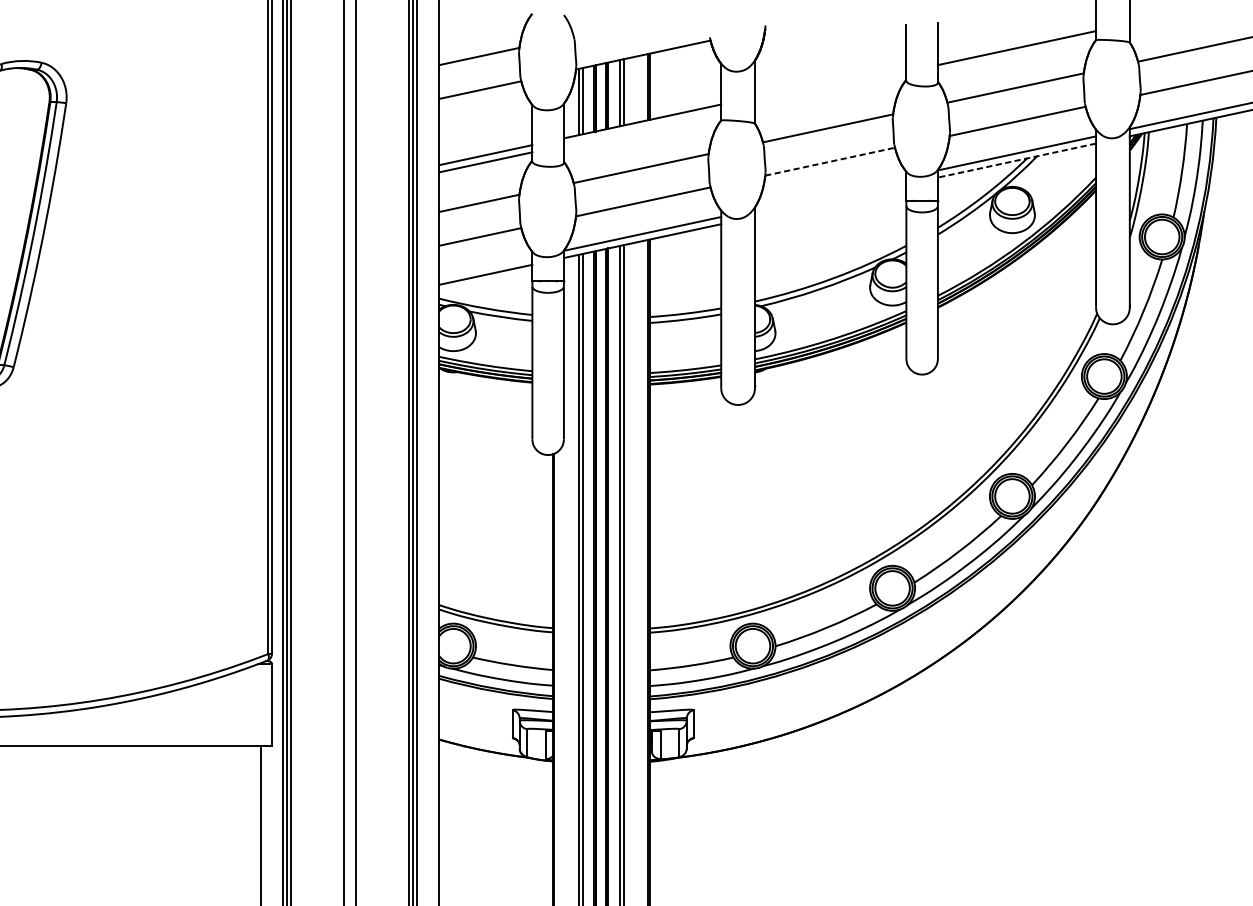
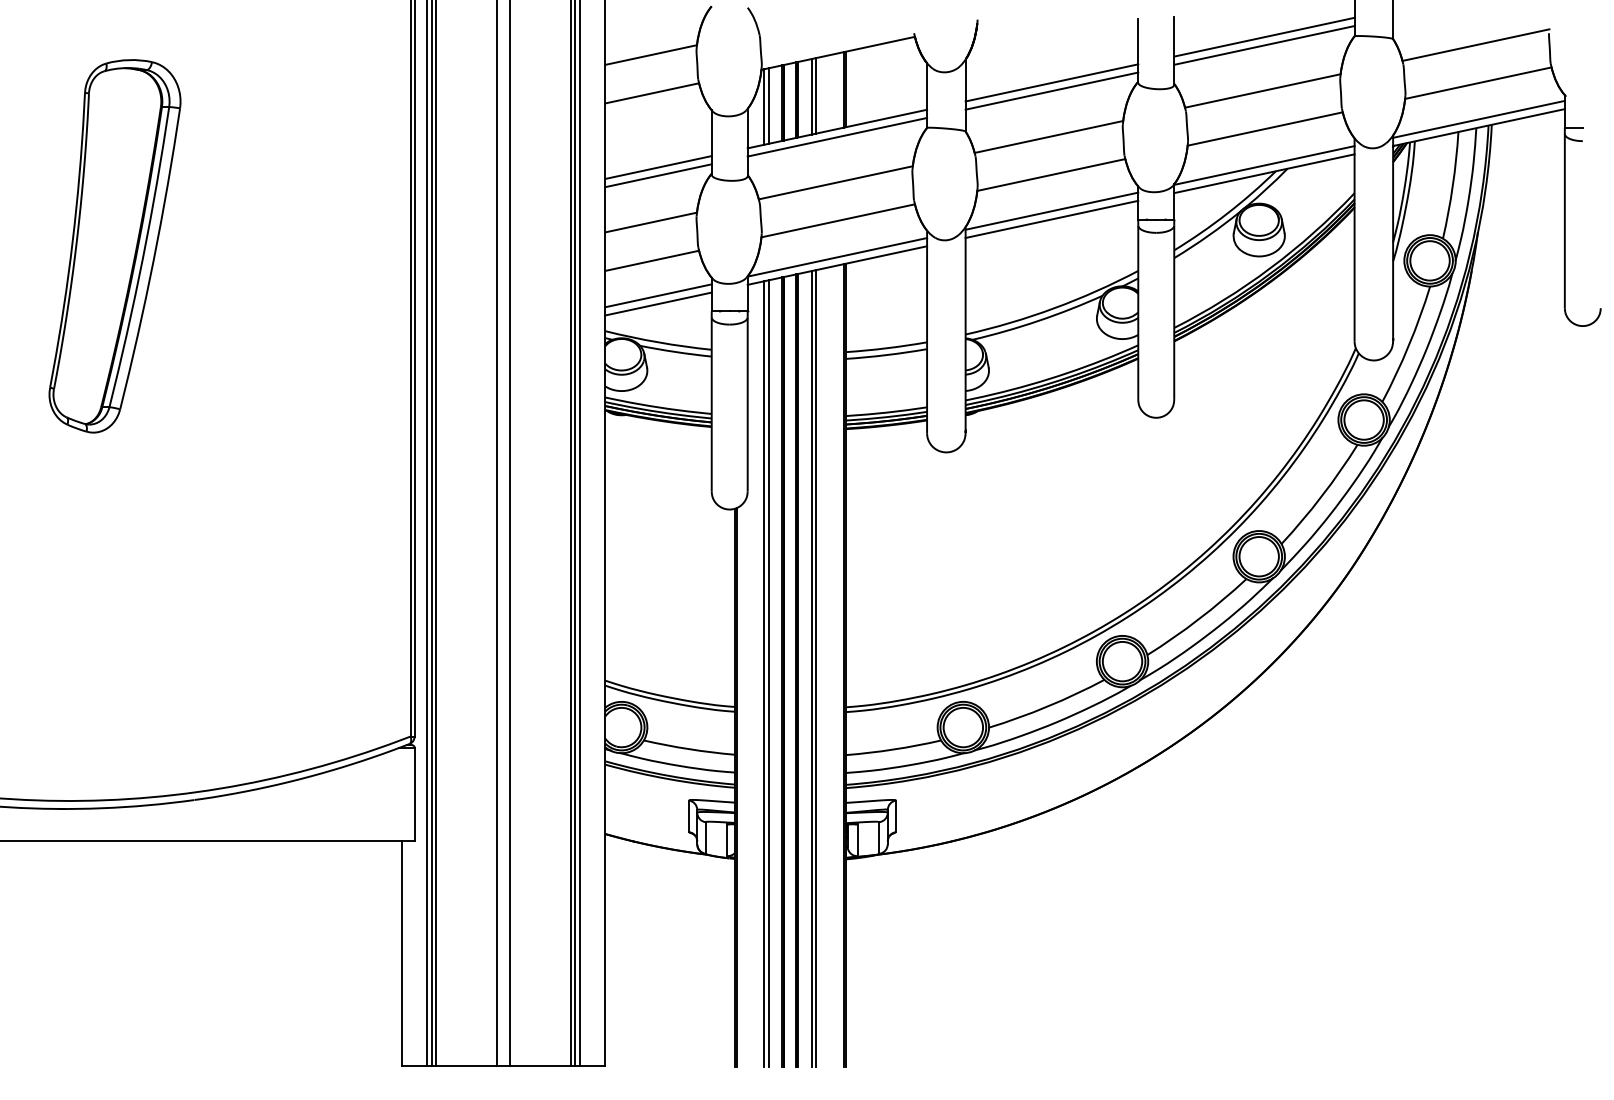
line: (1017, 40) -> (1264, 36), added
line: (830, 80) -> (1051, 82), added
line: (830, 87) -> (1051, 90), added
line: (642, 127) -> (837, 136), added
line: (1016, 160) -> (1263, 173), dashed -> solid
line: (830, 162) -> (1051, 175), dashed -> solid
line: (830, 192) -> (1051, 210), added
line: (830, 199) -> (1051, 218), added
line: (485, 267) -> (658, 295), added

